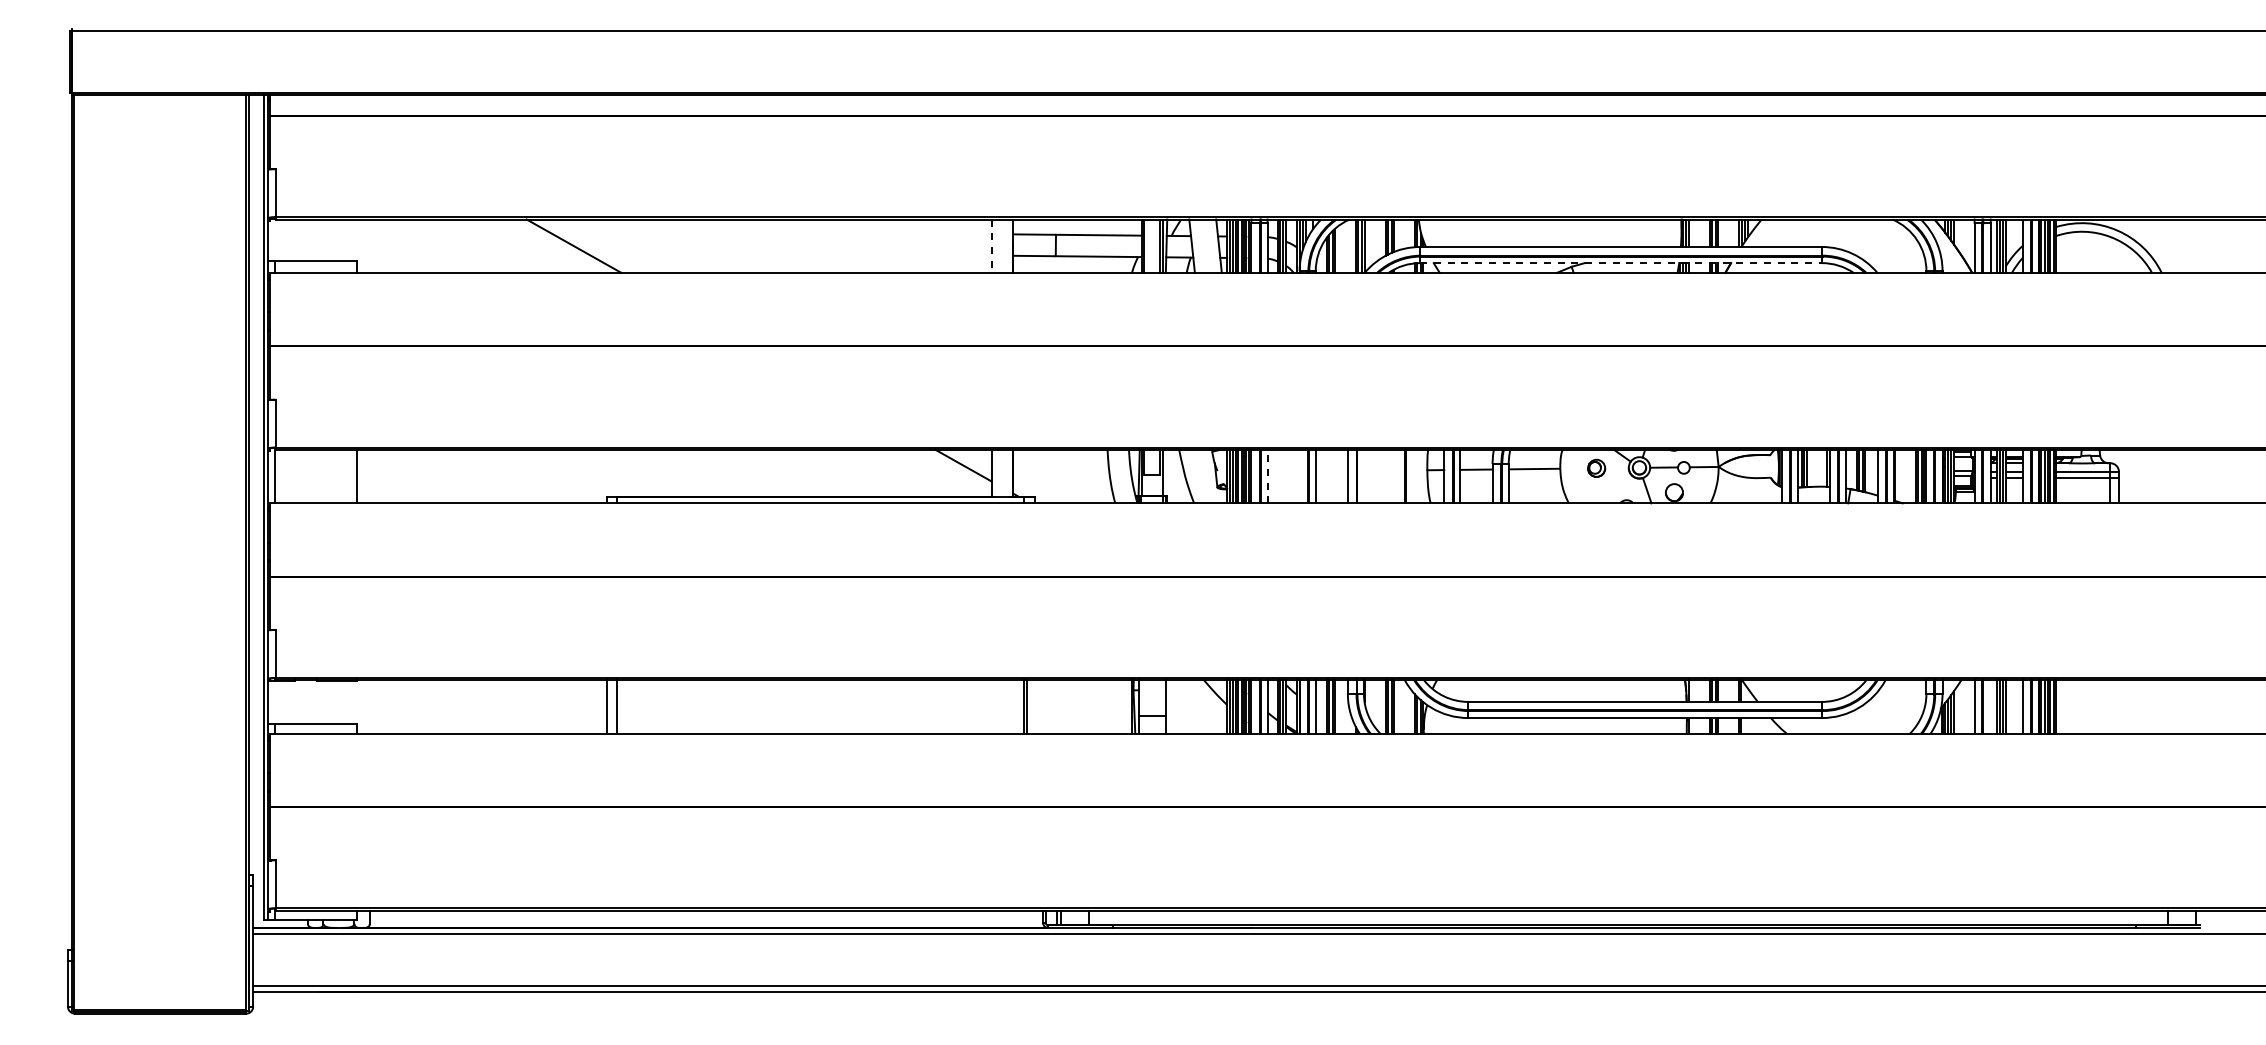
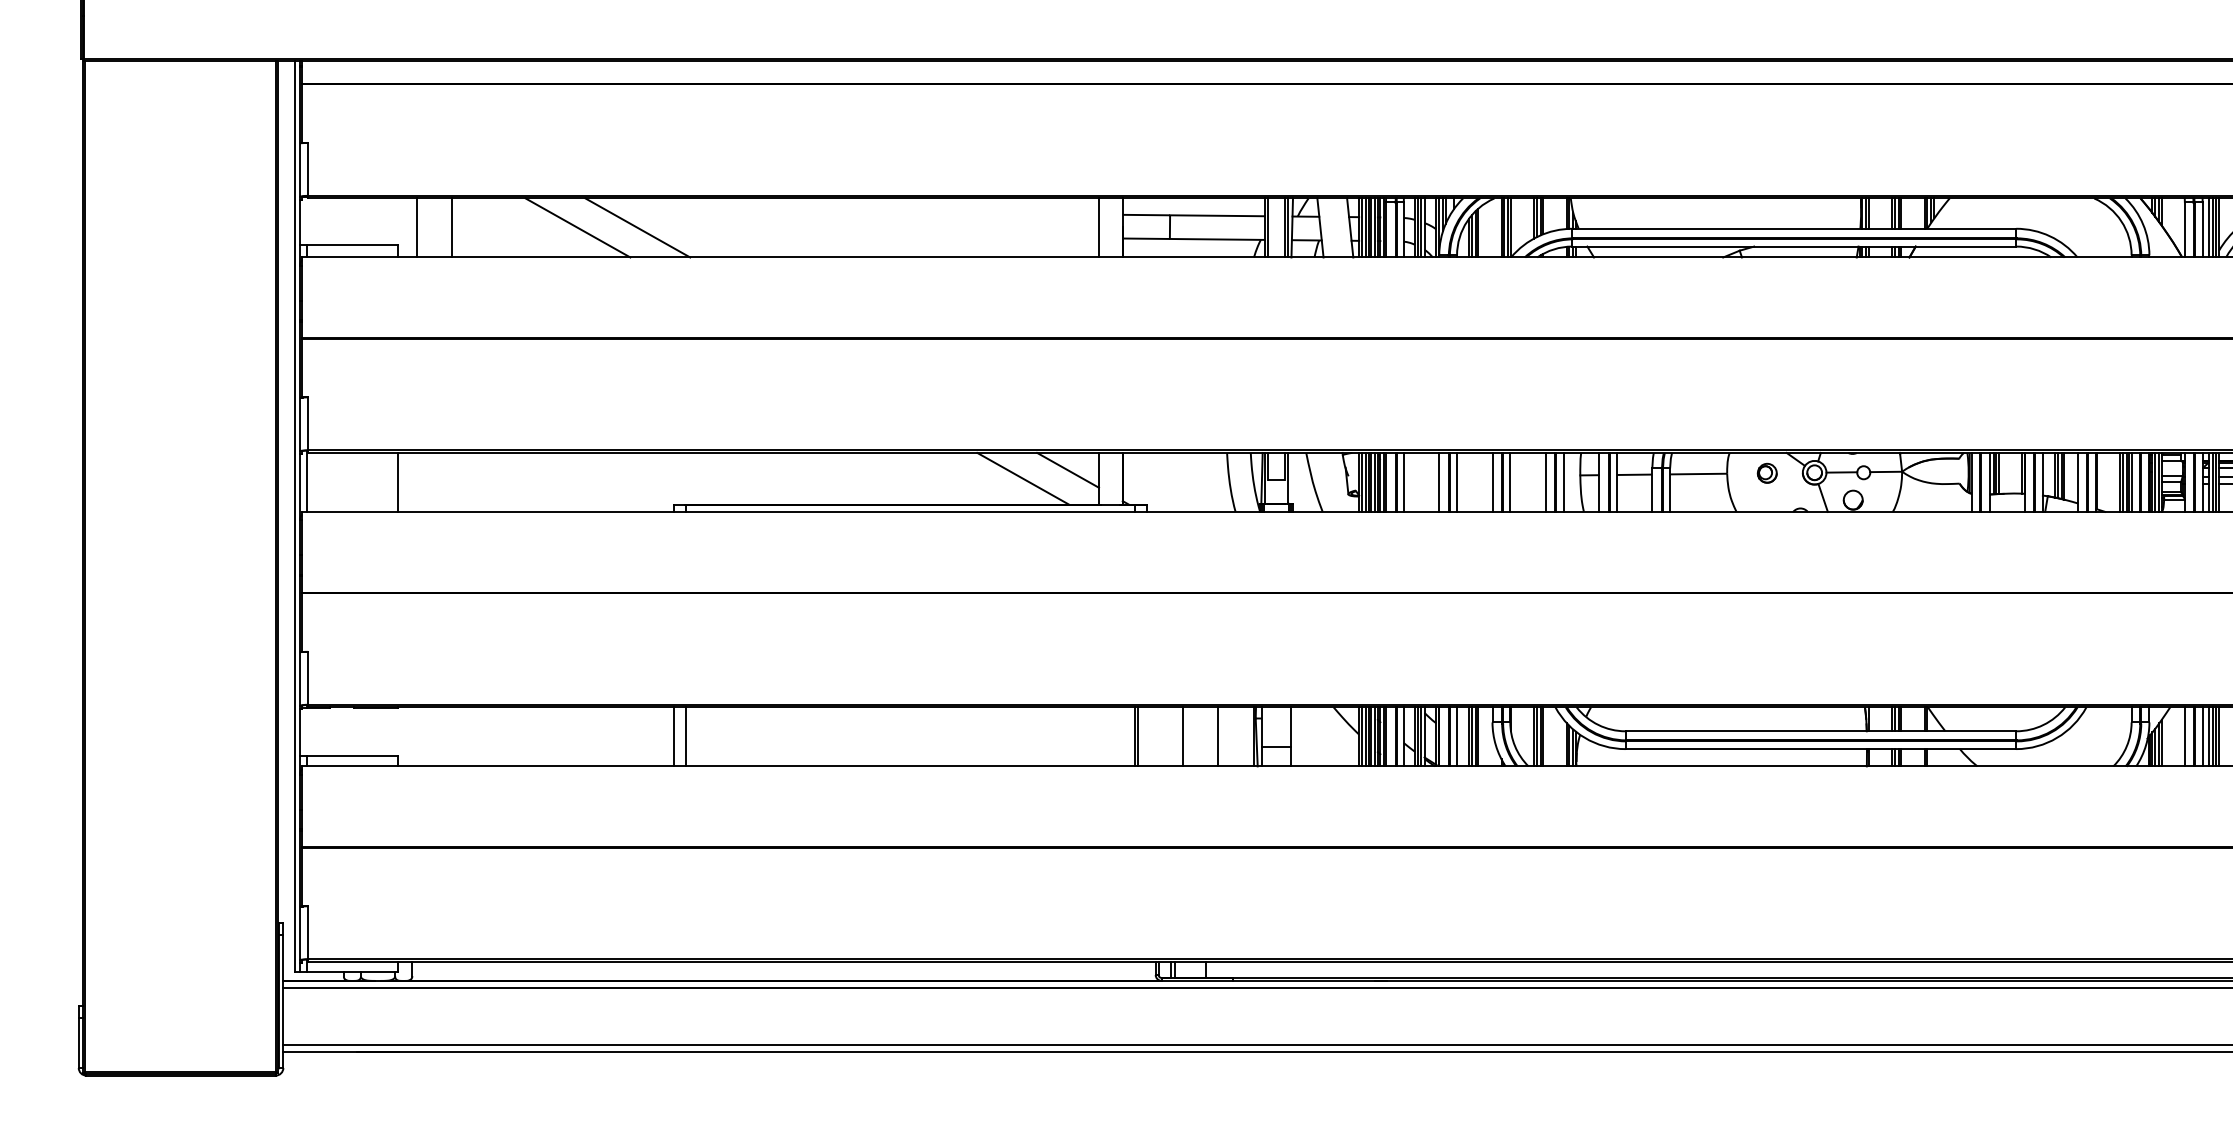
line: (373, 245) -> (416, 227), added
line: (405, 245) -> (451, 227), added
line: (519, 245) -> (577, 227), added
line: (991, 246) -> (1098, 228), dashed -> solid
line: (1621, 263) -> (1794, 247), dashed -> solid
line: (922, 472) -> (1022, 477), added
line: (1267, 476) -> (1403, 482), dashed -> solid
line: (1299, 476) -> (1439, 482), added
line: (1363, 476) -> (1509, 482), added
line: (1396, 476) -> (1546, 482), added
line: (1412, 476) -> (1563, 482), added
line: (1067, 706) -> (1182, 736), added
line: (1099, 706) -> (1218, 736), added
line: (1990, 706) -> (2202, 736), added

